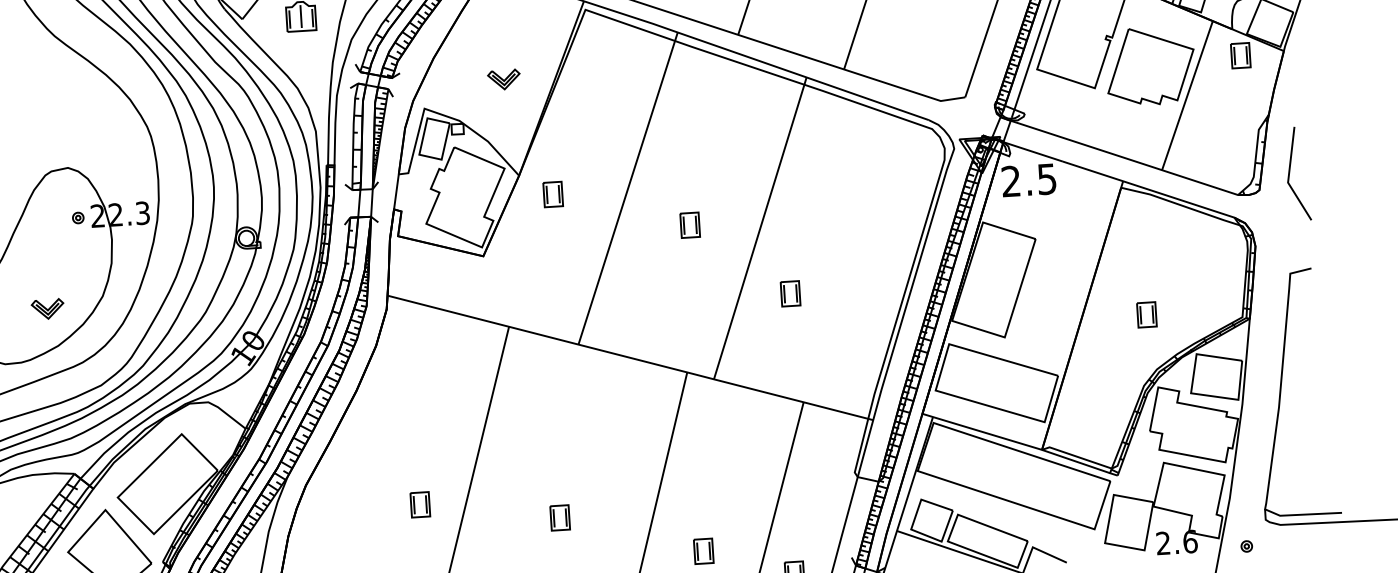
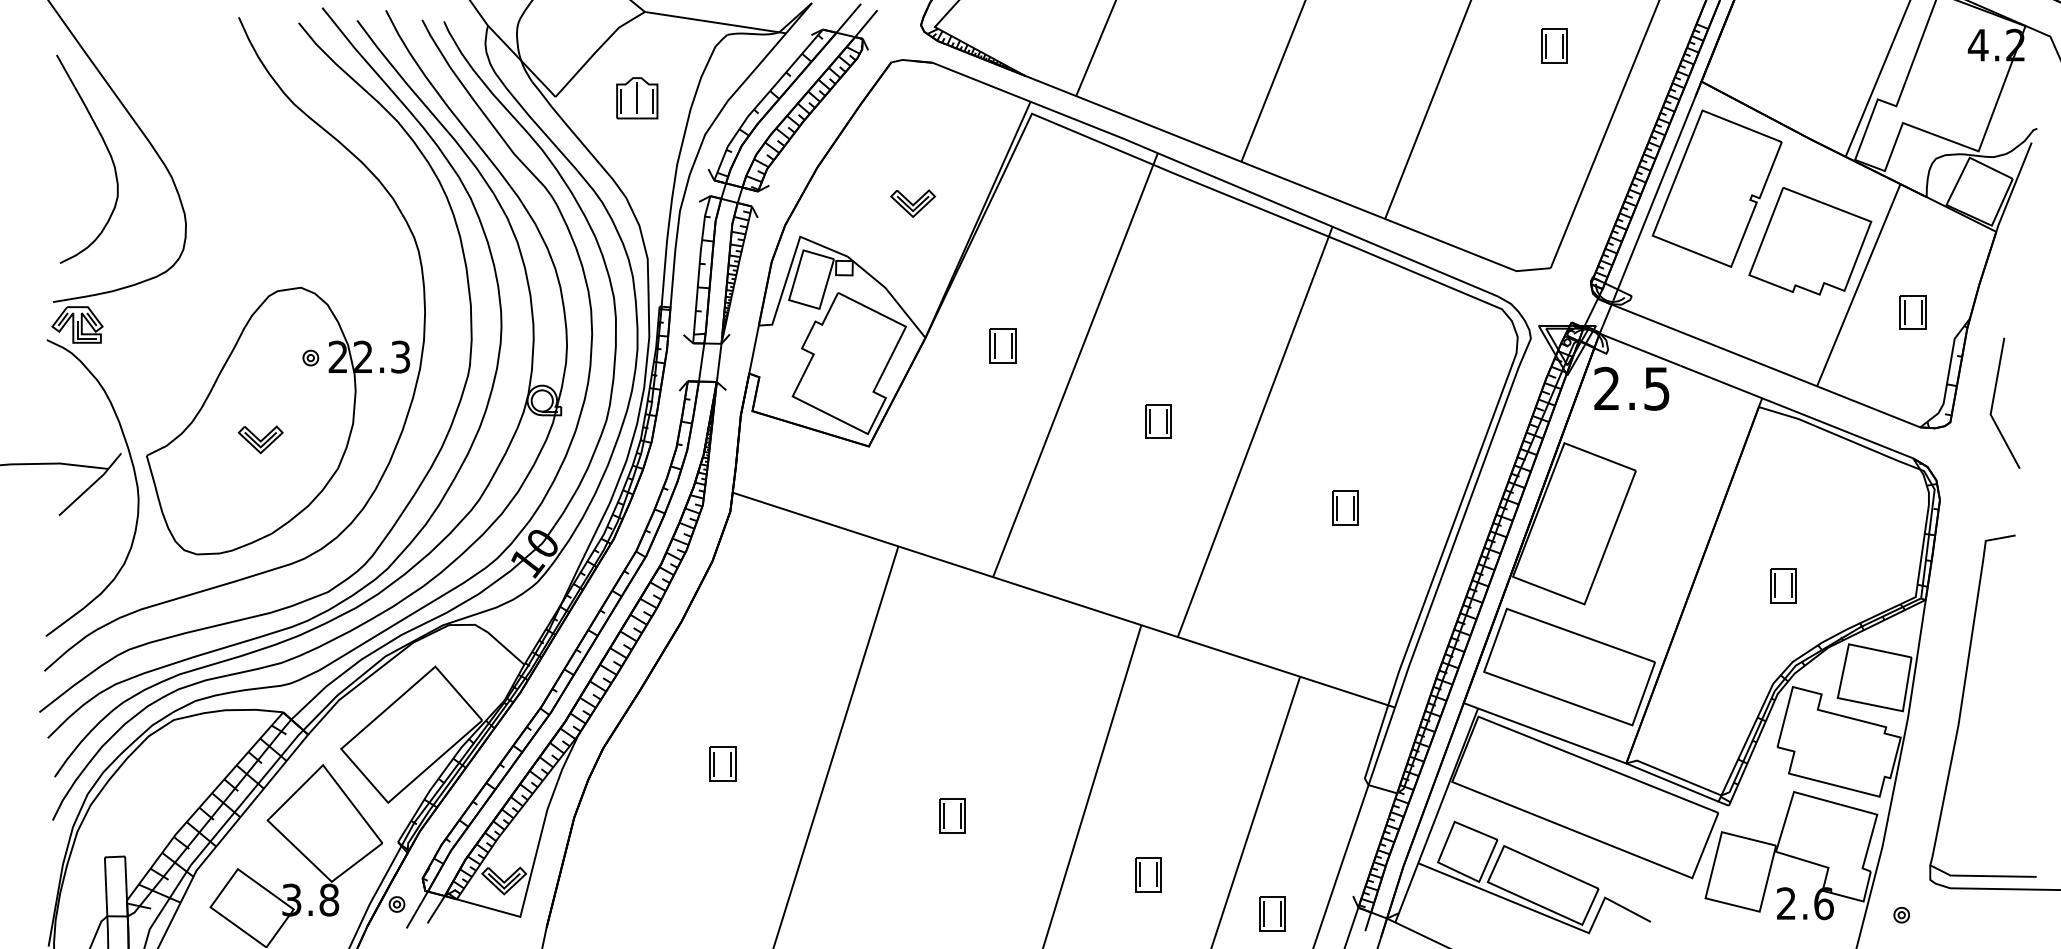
part: (1240, 55) -> (1912, 312), moved
part: (552, 194) -> (1002, 345), moved
part: (790, 293) -> (1345, 507), moved
part: (47, 308) -> (260, 439), moved
part: (420, 504) -> (722, 763), moved

